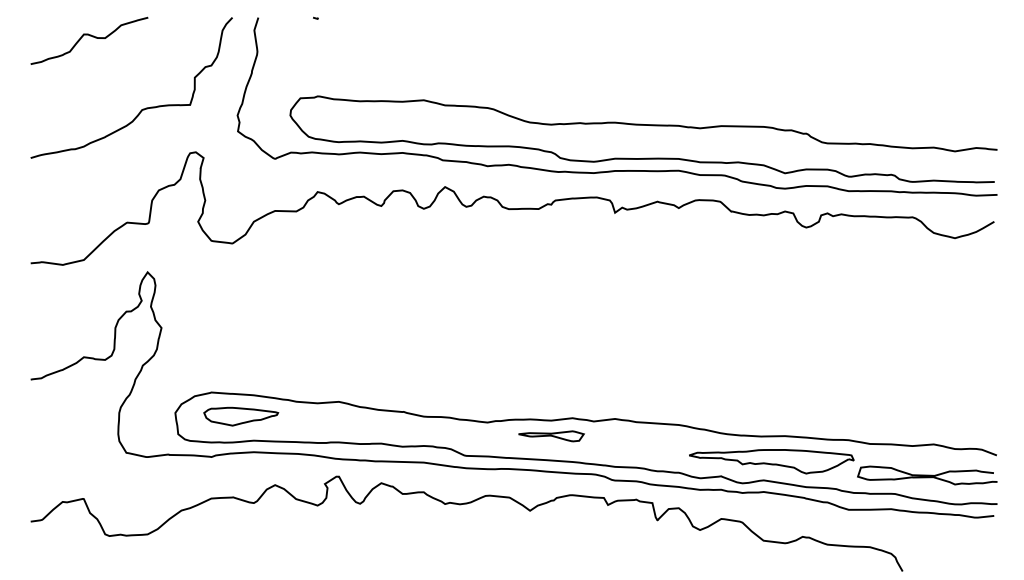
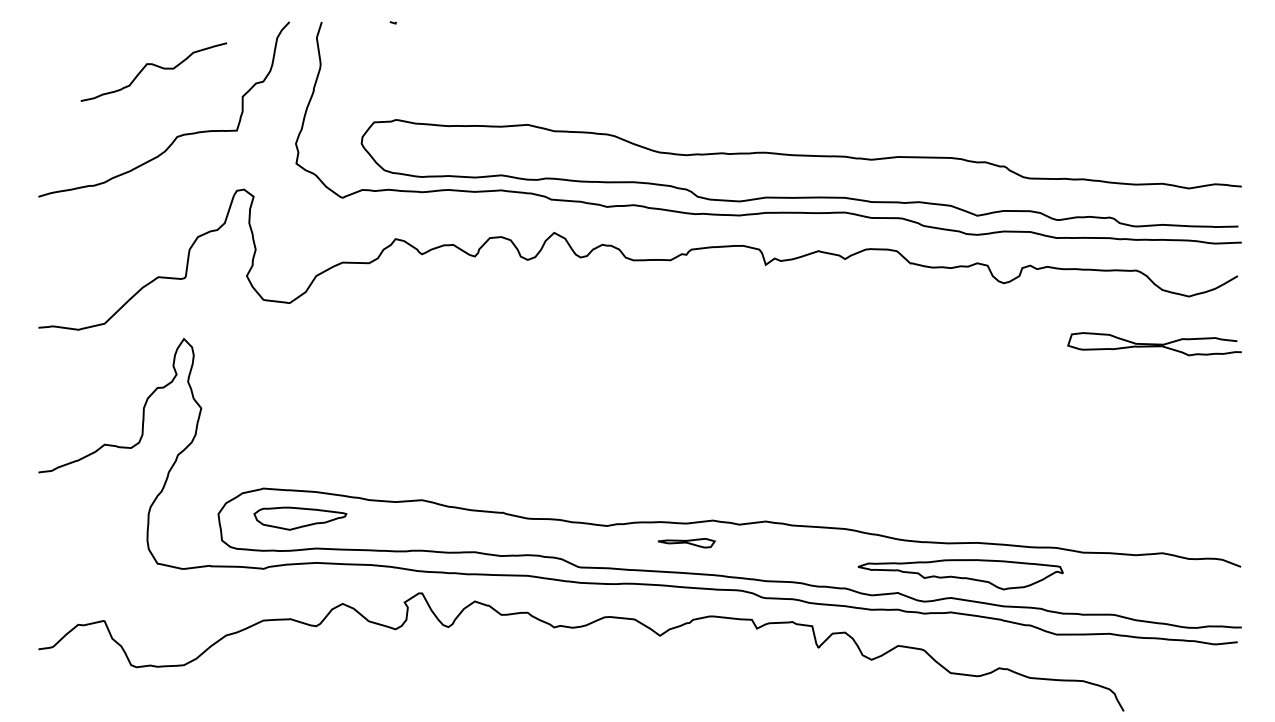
curve: (89, 36) -> (153, 66), moved
part: (551, 436) -> (686, 543), size x0.7
curve: (927, 475) -> (1154, 344), moved

